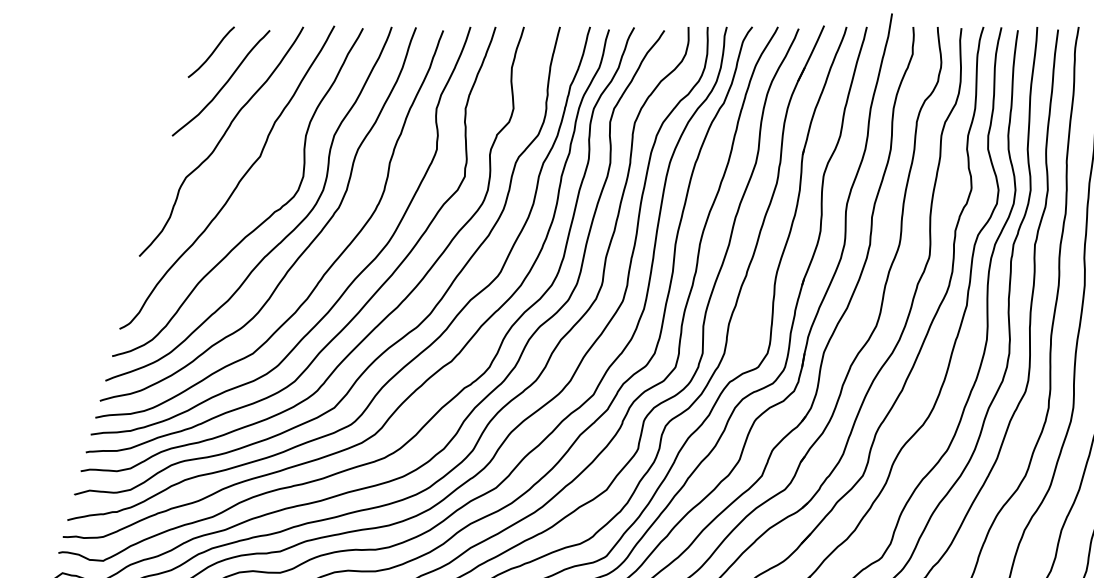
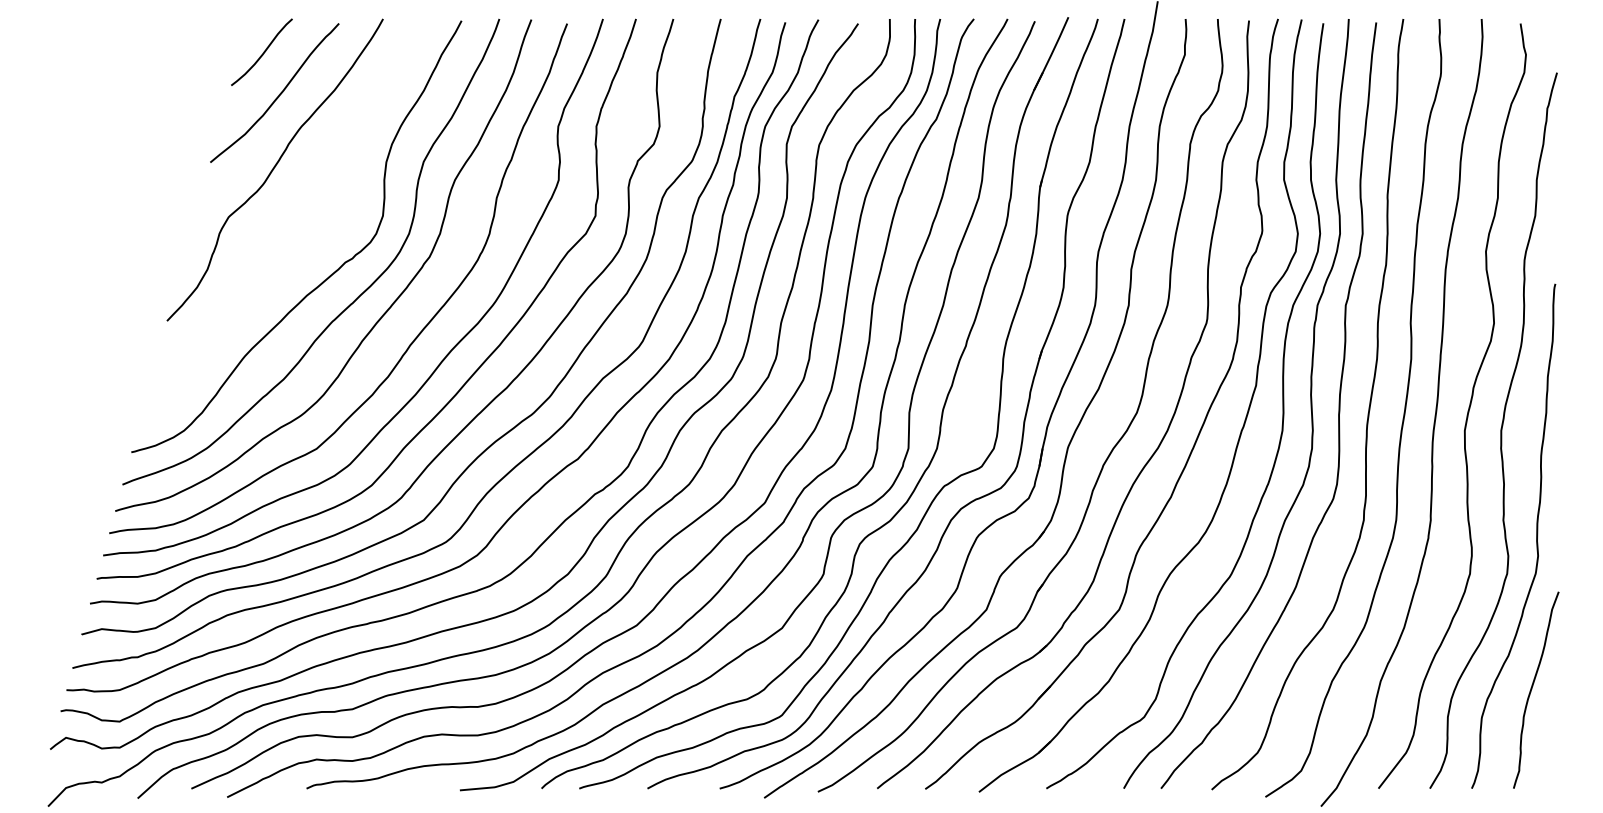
curve: (237, 183) -> (296, 224), removed

